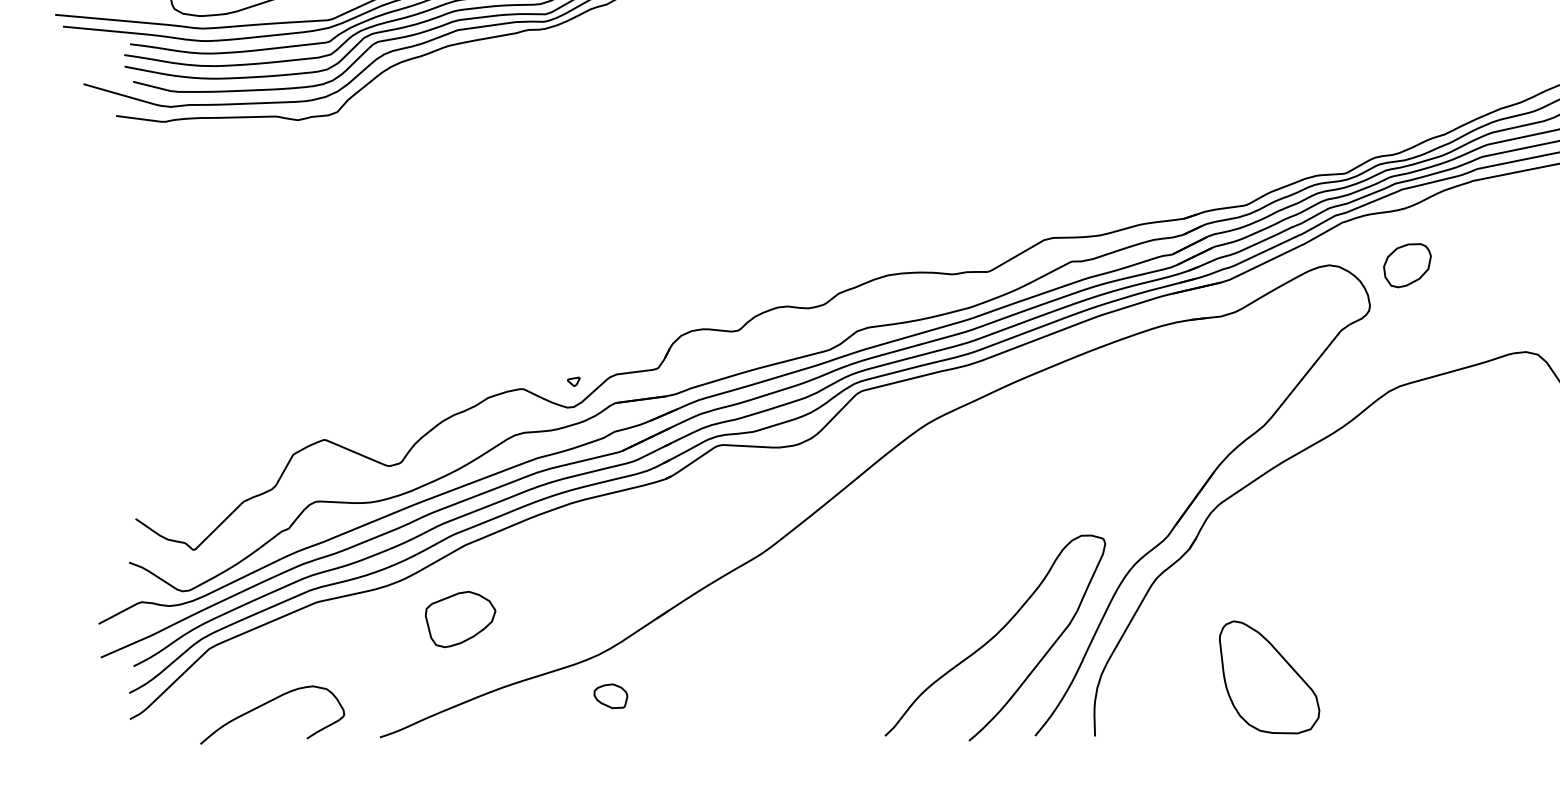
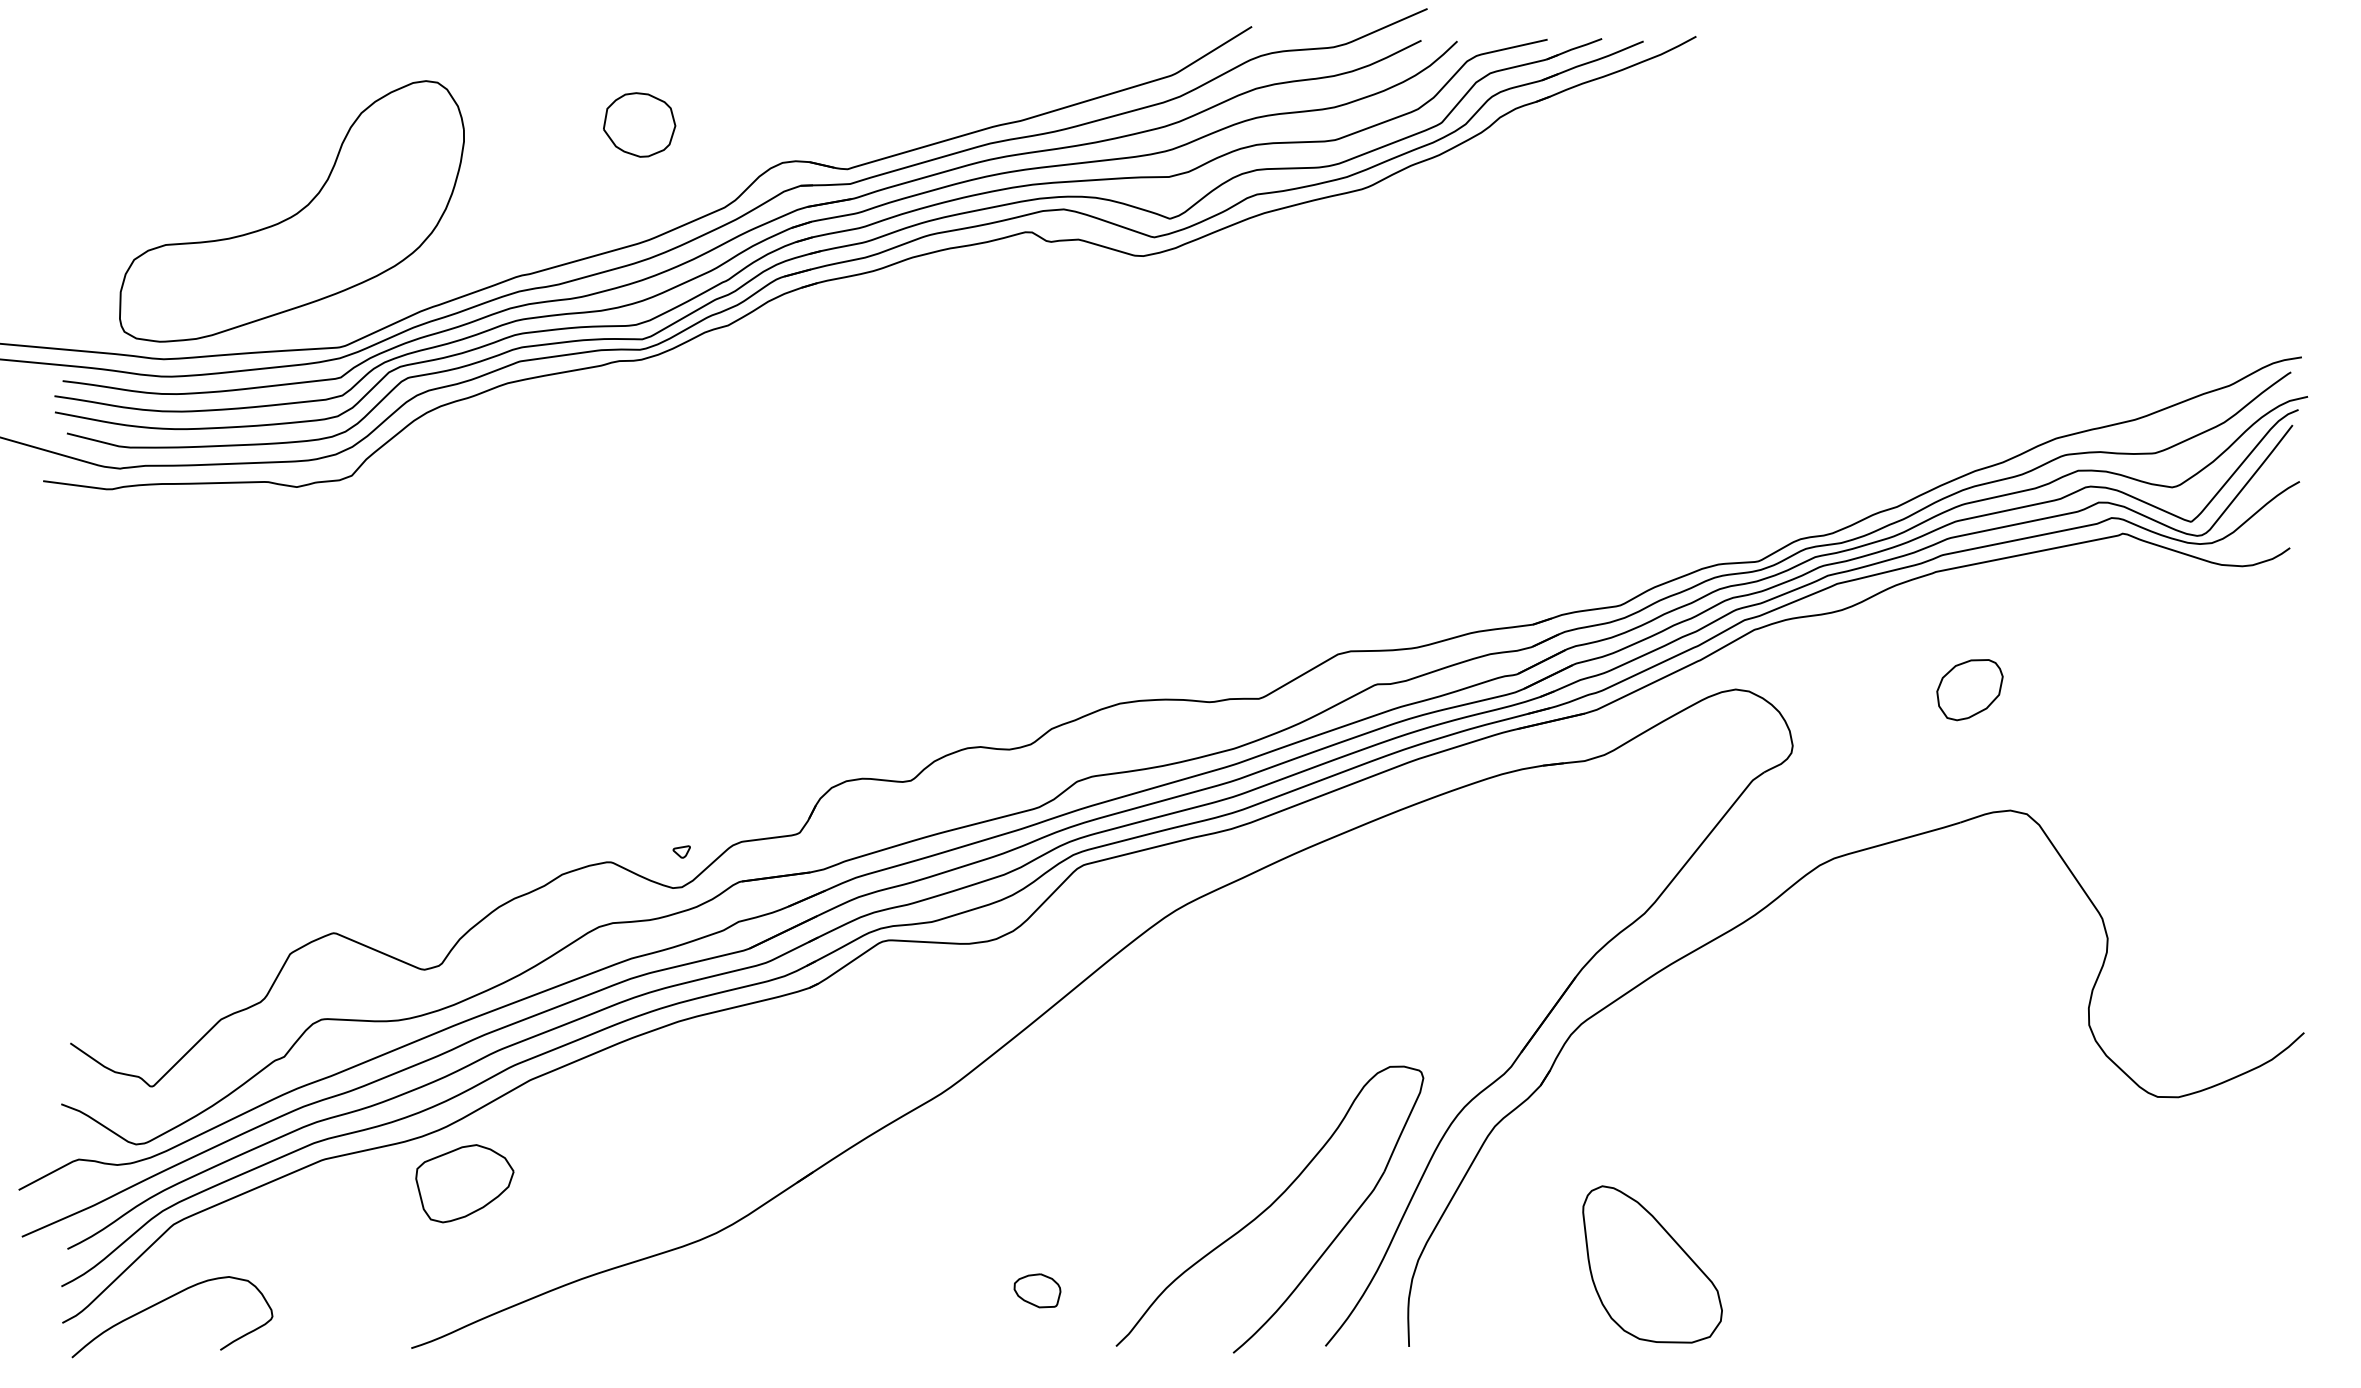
part: (1407, 266) -> (1969, 690), moved
part: (460, 619) -> (464, 1183), moved
part: (610, 696) -> (1037, 1290), moved
curve: (266, 703) -> (164, 1301), moved

